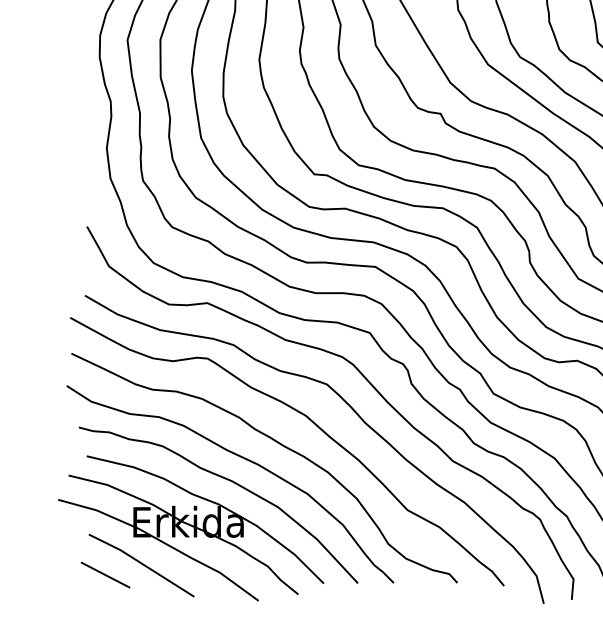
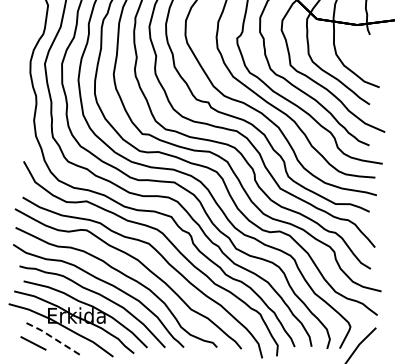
line: (142, 563) -> (52, 337), solid -> dashed

